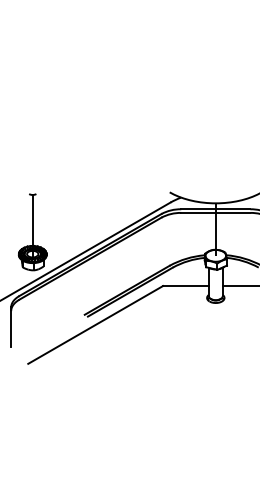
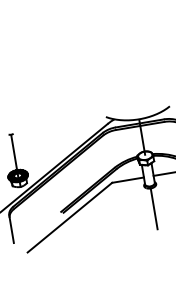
line: (215, 331) -> (153, 208), added

